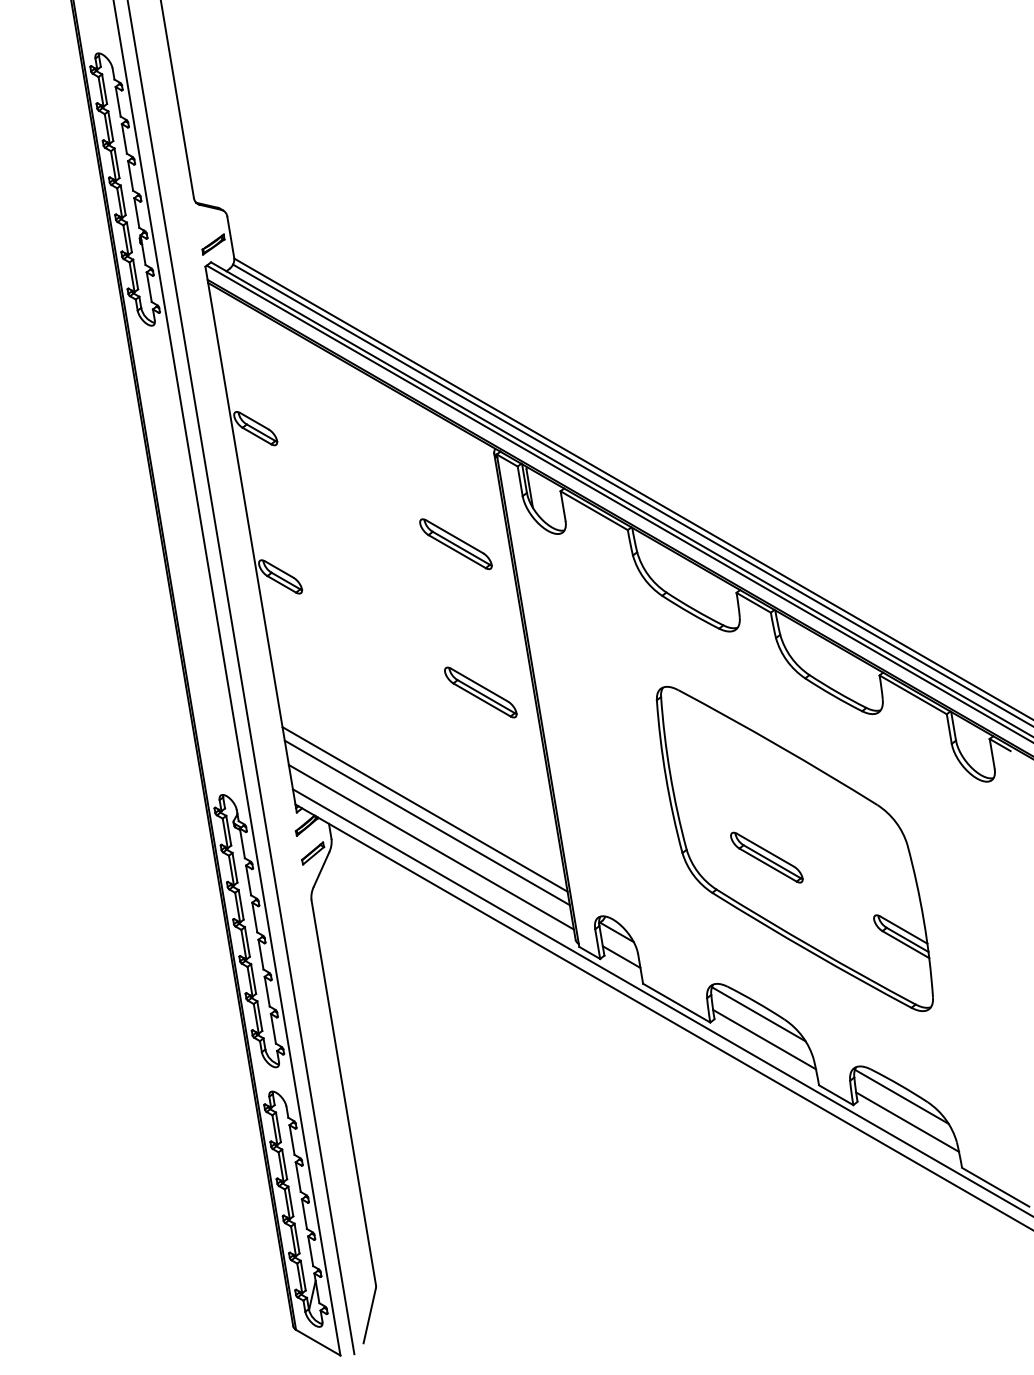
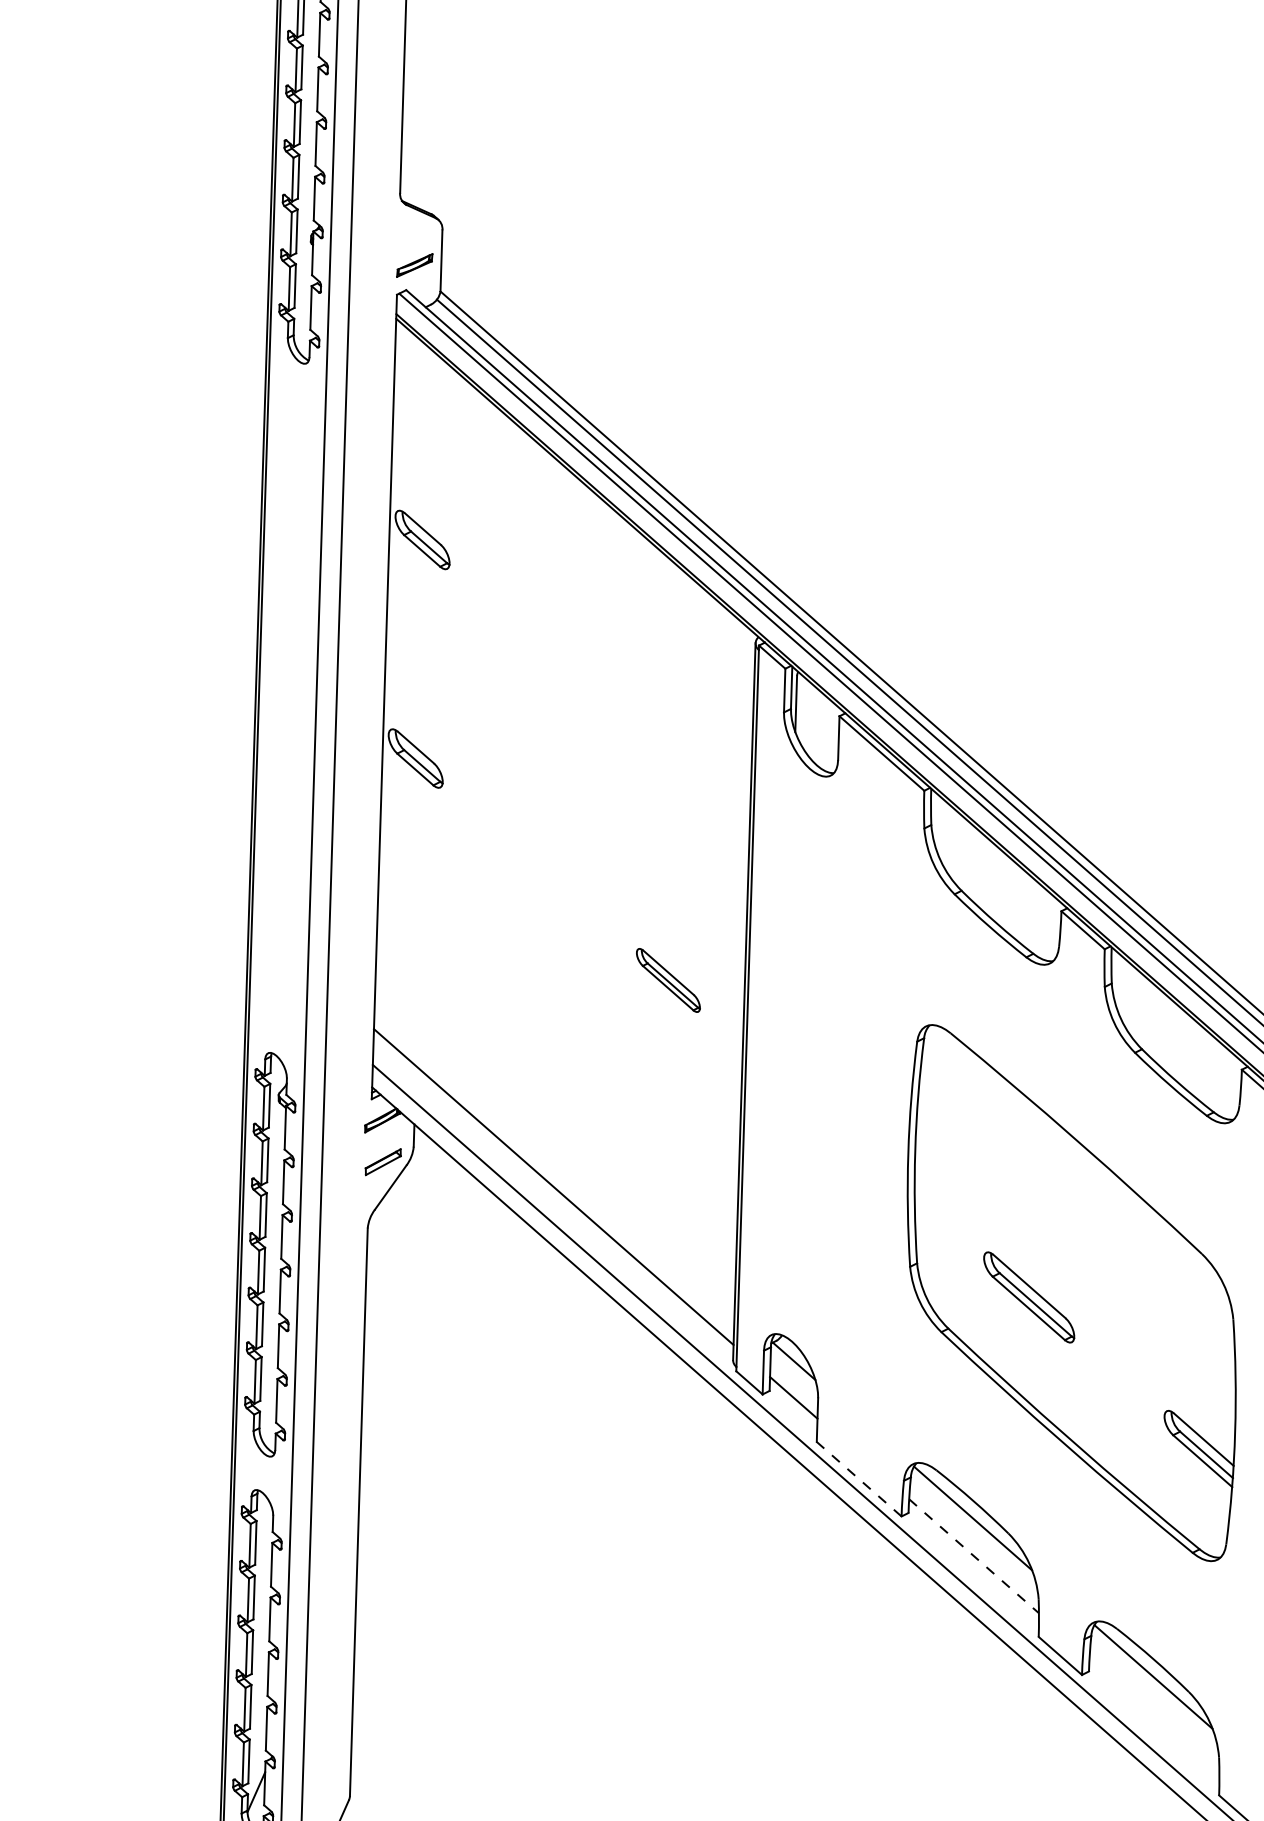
part: (455, 544) -> (674, 762), removed
part: (480, 692) -> (667, 980), size x0.7
line: (424, 809) -> (554, 1131), removed
line: (426, 822) -> (553, 1150), removed
line: (676, 1003) -> (858, 1479), solid -> dashed
line: (764, 1039) -> (974, 1556), solid -> dashed
line: (907, 1121) -> (1154, 1713), removed

